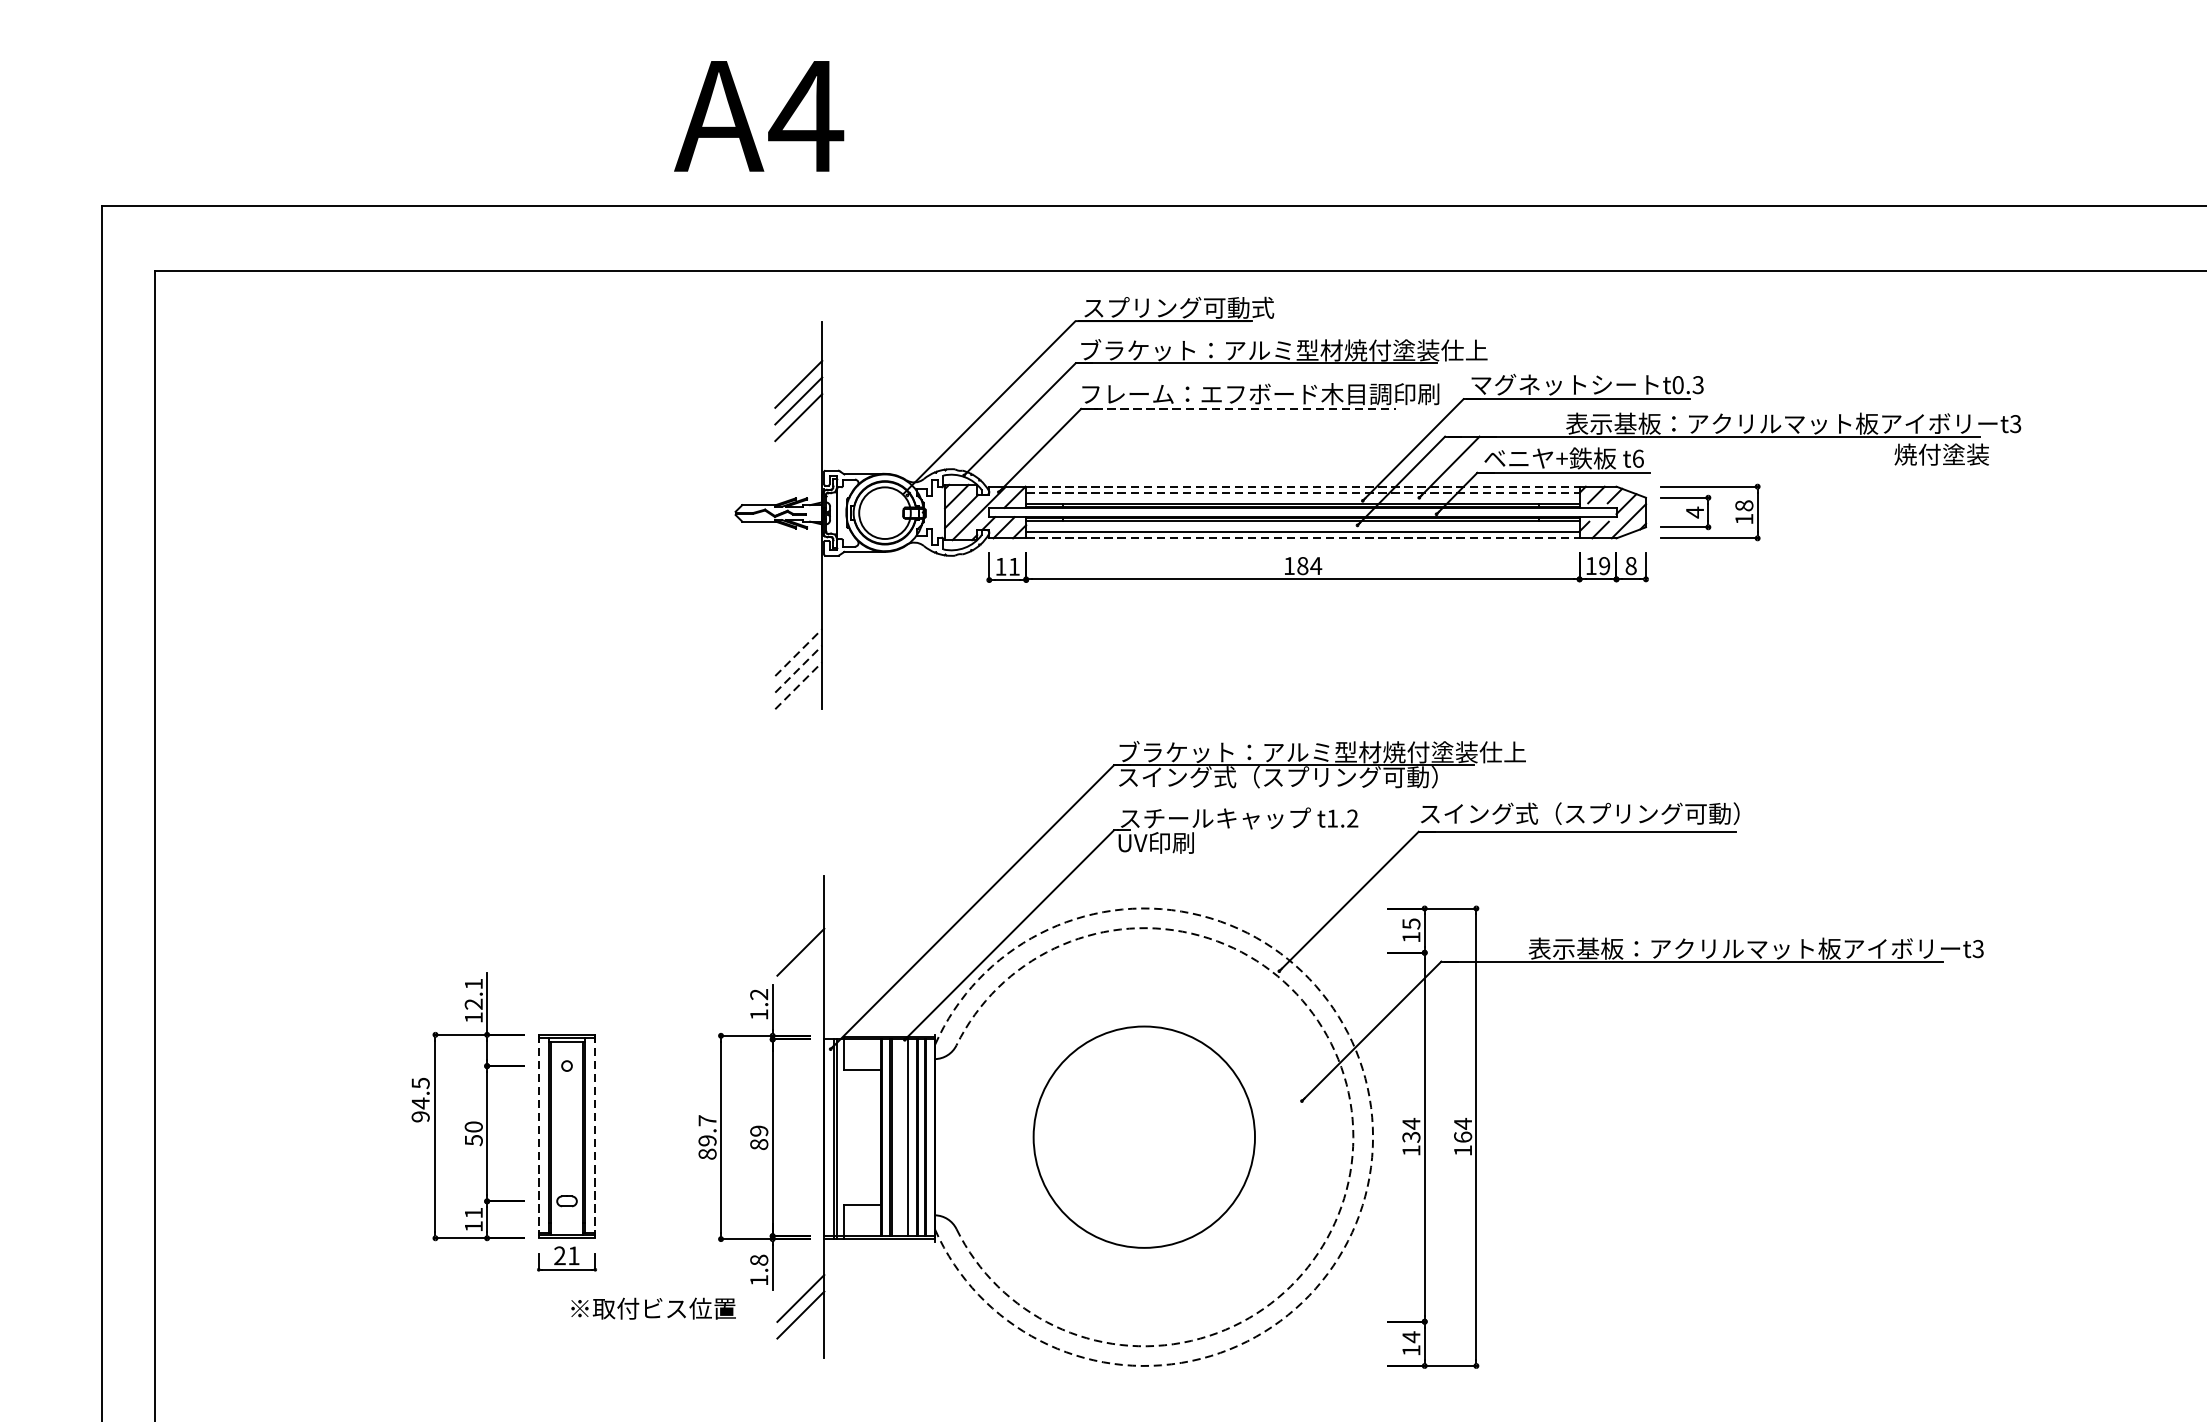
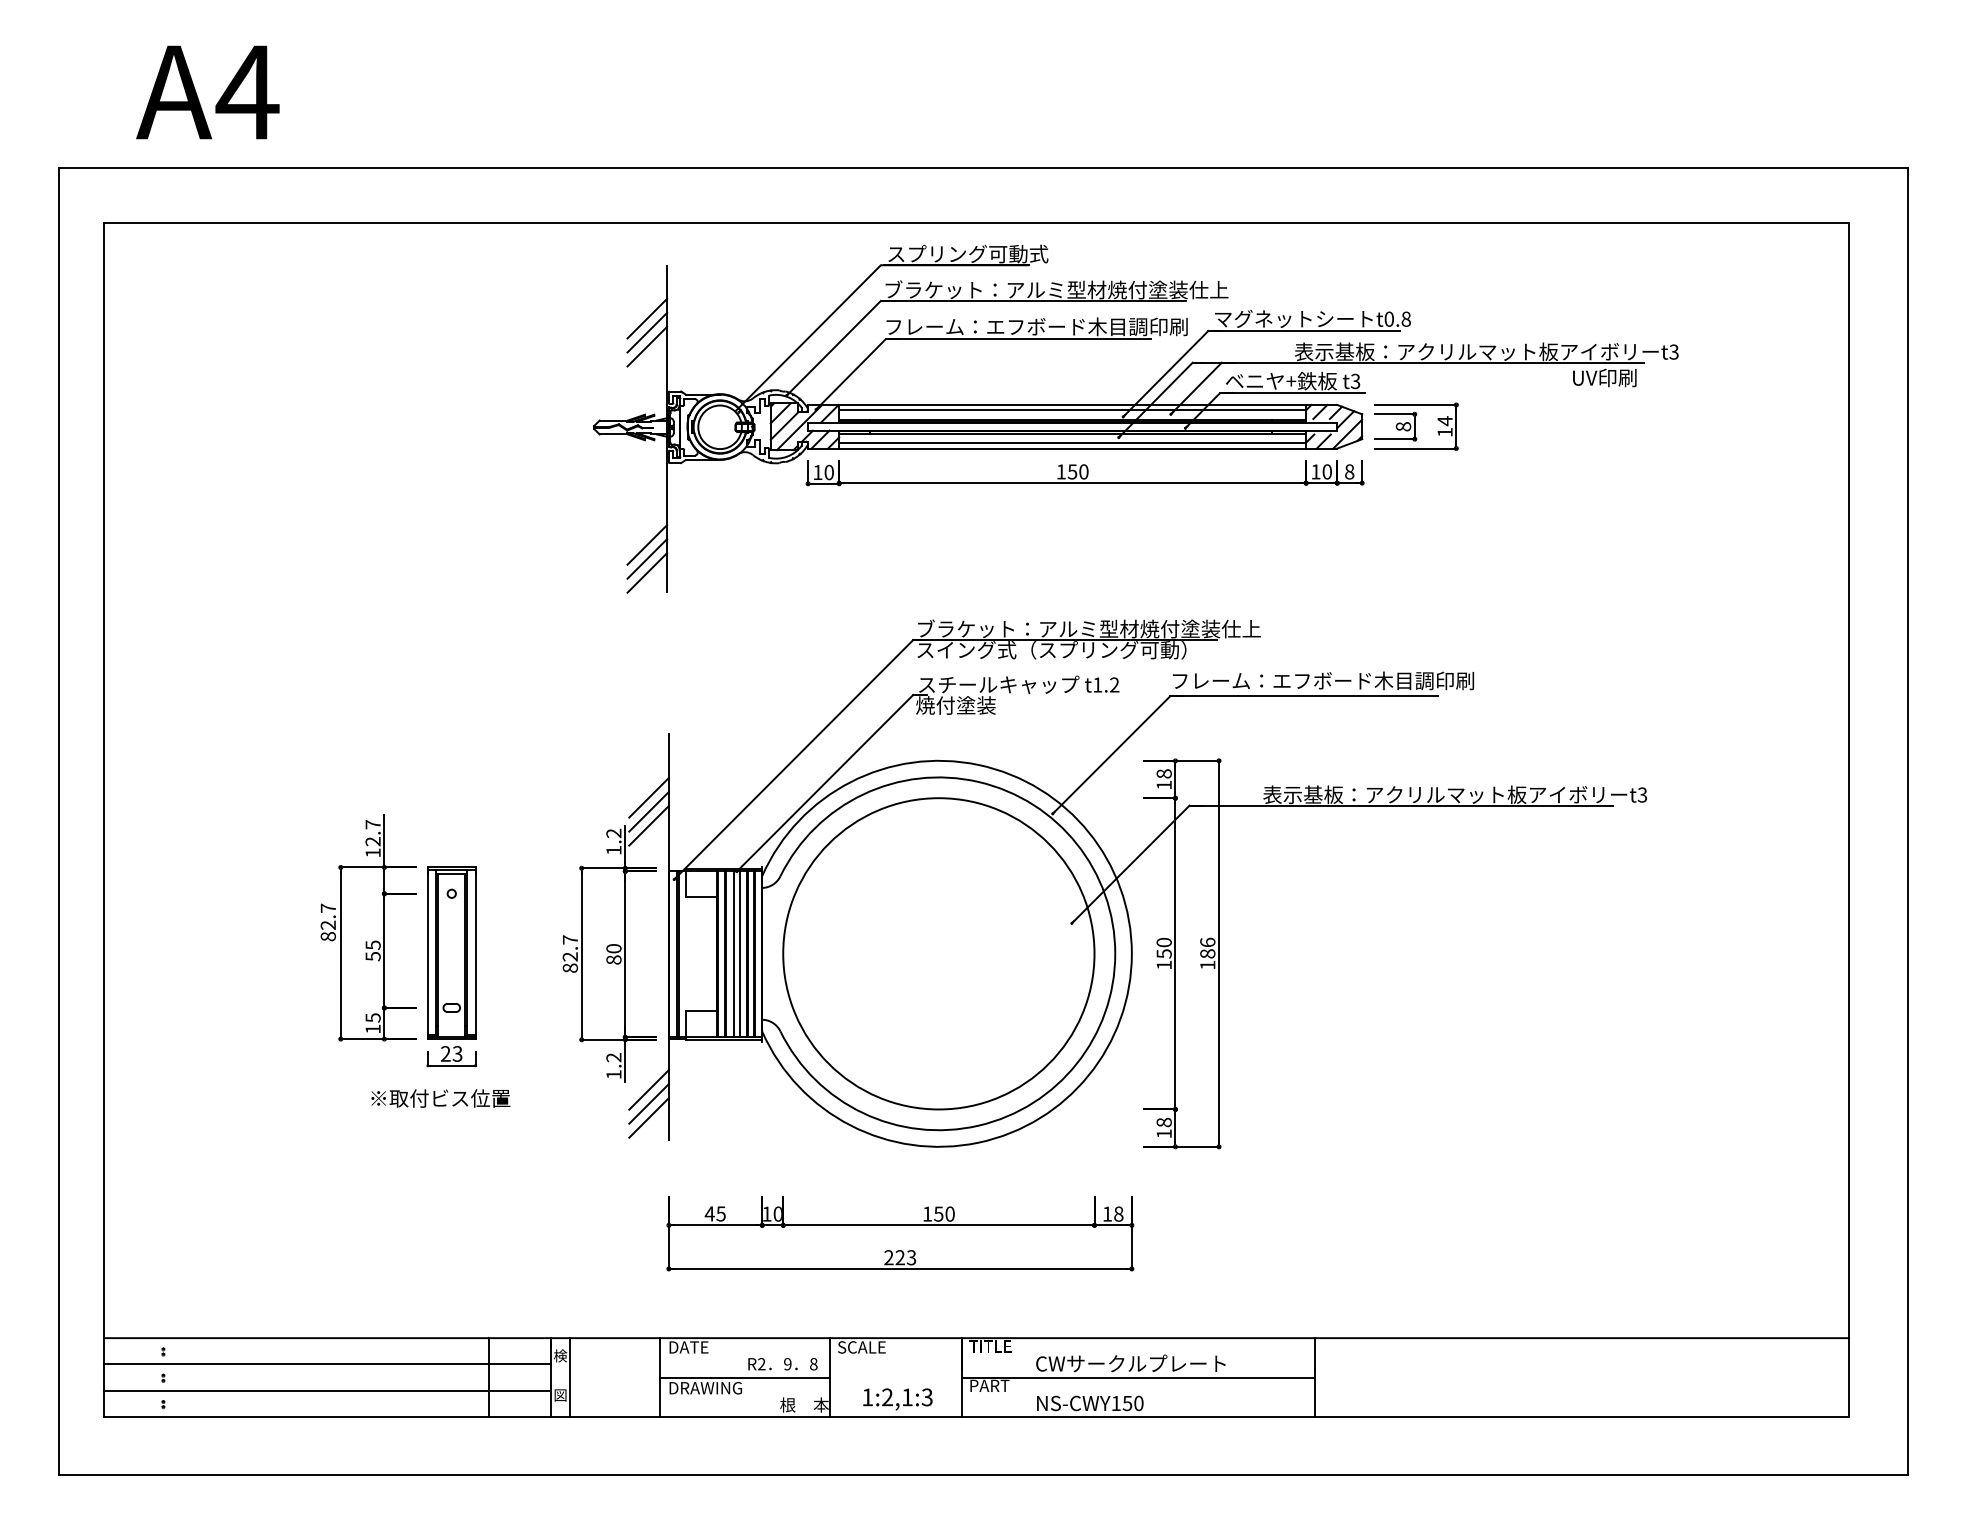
text: (758, 116) -> (207, 92), moved
text: (1697, 384) -> (1405, 318), t0.3 -> t0.8
line: (1238, 409) -> (1018, 339), dashed -> solid
text: (1941, 454) -> (1611, 377), 焼付塗装 -> UV印刷
text: (1638, 458) -> (1355, 381), t6 -> t3
line: (1303, 486) -> (1073, 404), dashed -> solid
line: (1303, 493) -> (1073, 410), dashed -> solid
text: (1743, 506) -> (1444, 421), 18 -> 14
text: (1694, 512) -> (1403, 426), 4 -> 8
line: (1303, 538) -> (1073, 448), dashed -> solid
text: (1308, 565) -> (1077, 471), 184 -> 150
text: (1603, 565) -> (1326, 471), 19 -> 10
text: (1013, 566) -> (828, 472), 11 -> 10
line: (798, 652) -> (647, 544), dashed -> solid
line: (798, 668) -> (647, 558), dashed -> solid
line: (798, 685) -> (647, 572), dashed -> solid
text: (1598, 813) -> (1322, 680), スイング式（スプリング可動） -> フレーム：エフボード木目調印刷
text: (1164, 842) -> (955, 705), UV印刷 -> 焼付塗装
text: (1410, 923) -> (1163, 773), 15 -> 18
line: (800, 968) -> (648, 811), added
text: (473, 983) -> (372, 824), 12.1 -> 12.7
line: (800, 985) -> (648, 825), added
text: (419, 1100) -> (327, 922), 94.5 -> 82.7
text: (473, 1126) -> (372, 944), 50 -> 55
text: (1410, 1129) -> (1163, 947), 134 -> 150
text: (1462, 1129) -> (1207, 947), 164 -> 186
text: (758, 1130) -> (613, 948), 89 -> 80
line: (538, 1136) -> (427, 953), dashed -> solid
line: (595, 1136) -> (475, 953), dashed -> solid
circle: (1143, 1136) -> (938, 953), size x1.67
arc: (1353, 1136) -> (1115, 953), dashed -> solid
arc: (1372, 1136) -> (1131, 953), dashed -> solid
line: (900, 1138) -> (733, 954), added
text: (707, 1140) -> (570, 956), 89.7 -> 82.7
text: (473, 1212) -> (372, 1017), 11 -> 15
text: (573, 1255) -> (457, 1053), 21 -> 23
text: (758, 1260) -> (613, 1057), 1.8 -> 1.2
text: (653, 1308) -> (440, 1098), moved
line: (800, 1331) -> (648, 1117), added
text: (1410, 1337) -> (1163, 1122), 14 -> 18

